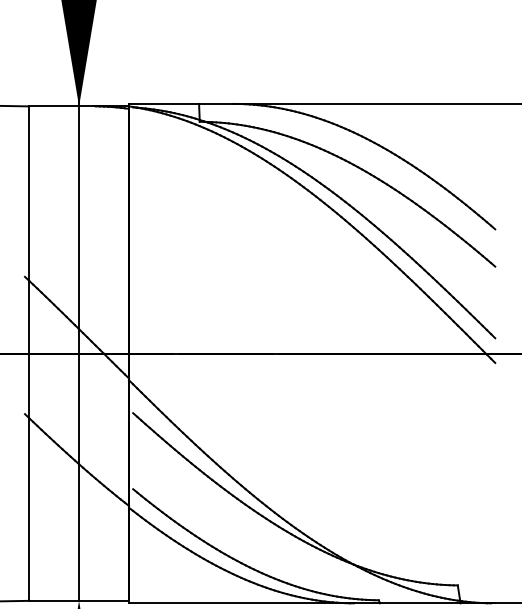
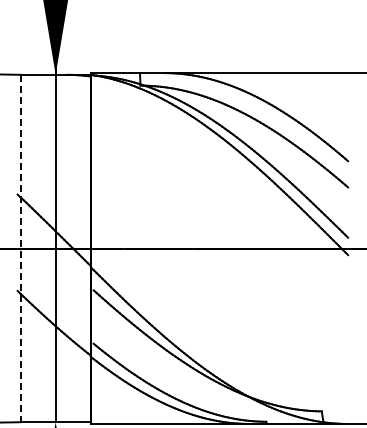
line: (29, 353) -> (20, 248), solid -> dashed

